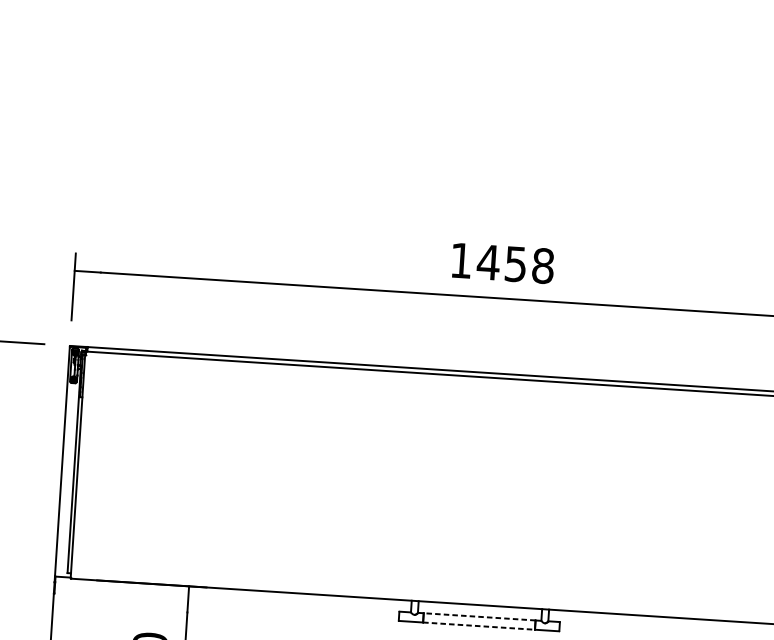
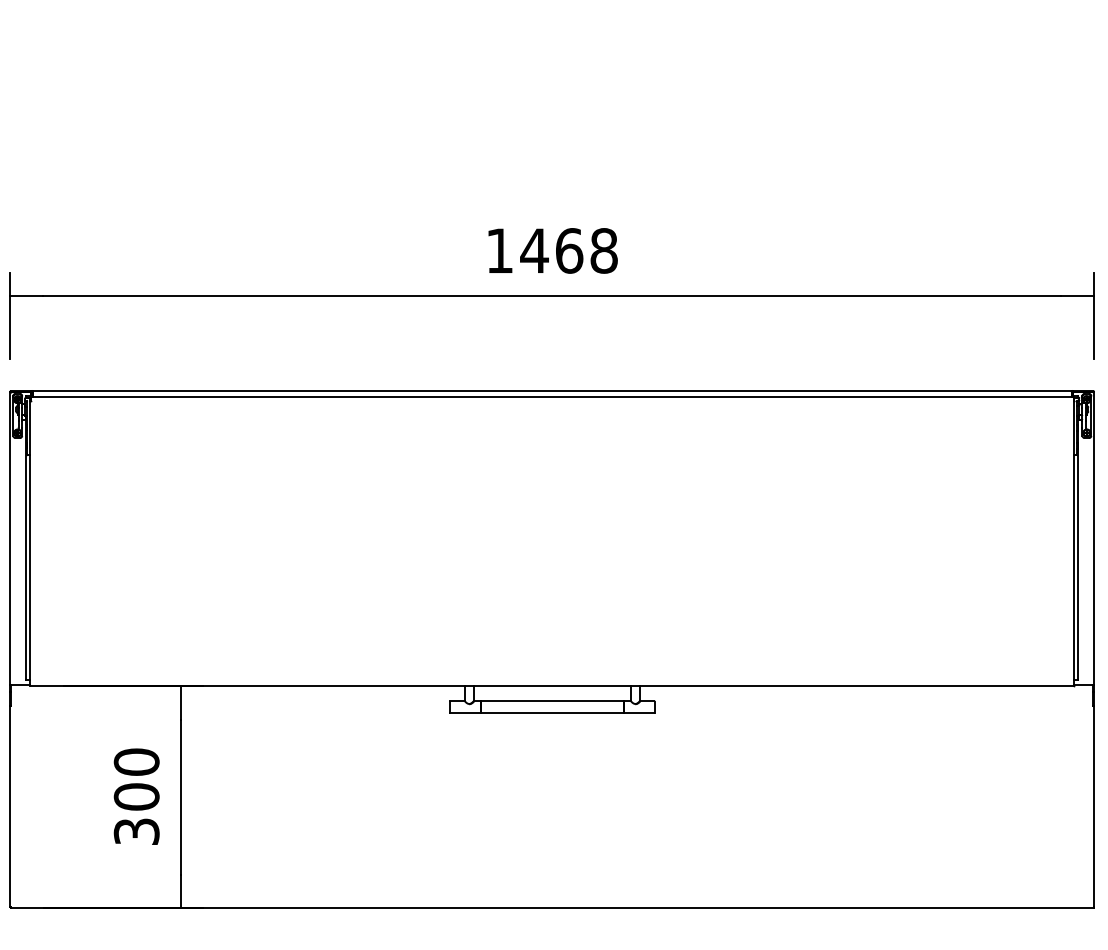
text: (516, 263) -> (569, 250), 1458 -> 1468
line: (479, 617) -> (551, 701), dashed -> solid
line: (479, 626) -> (552, 713), dashed -> solid

